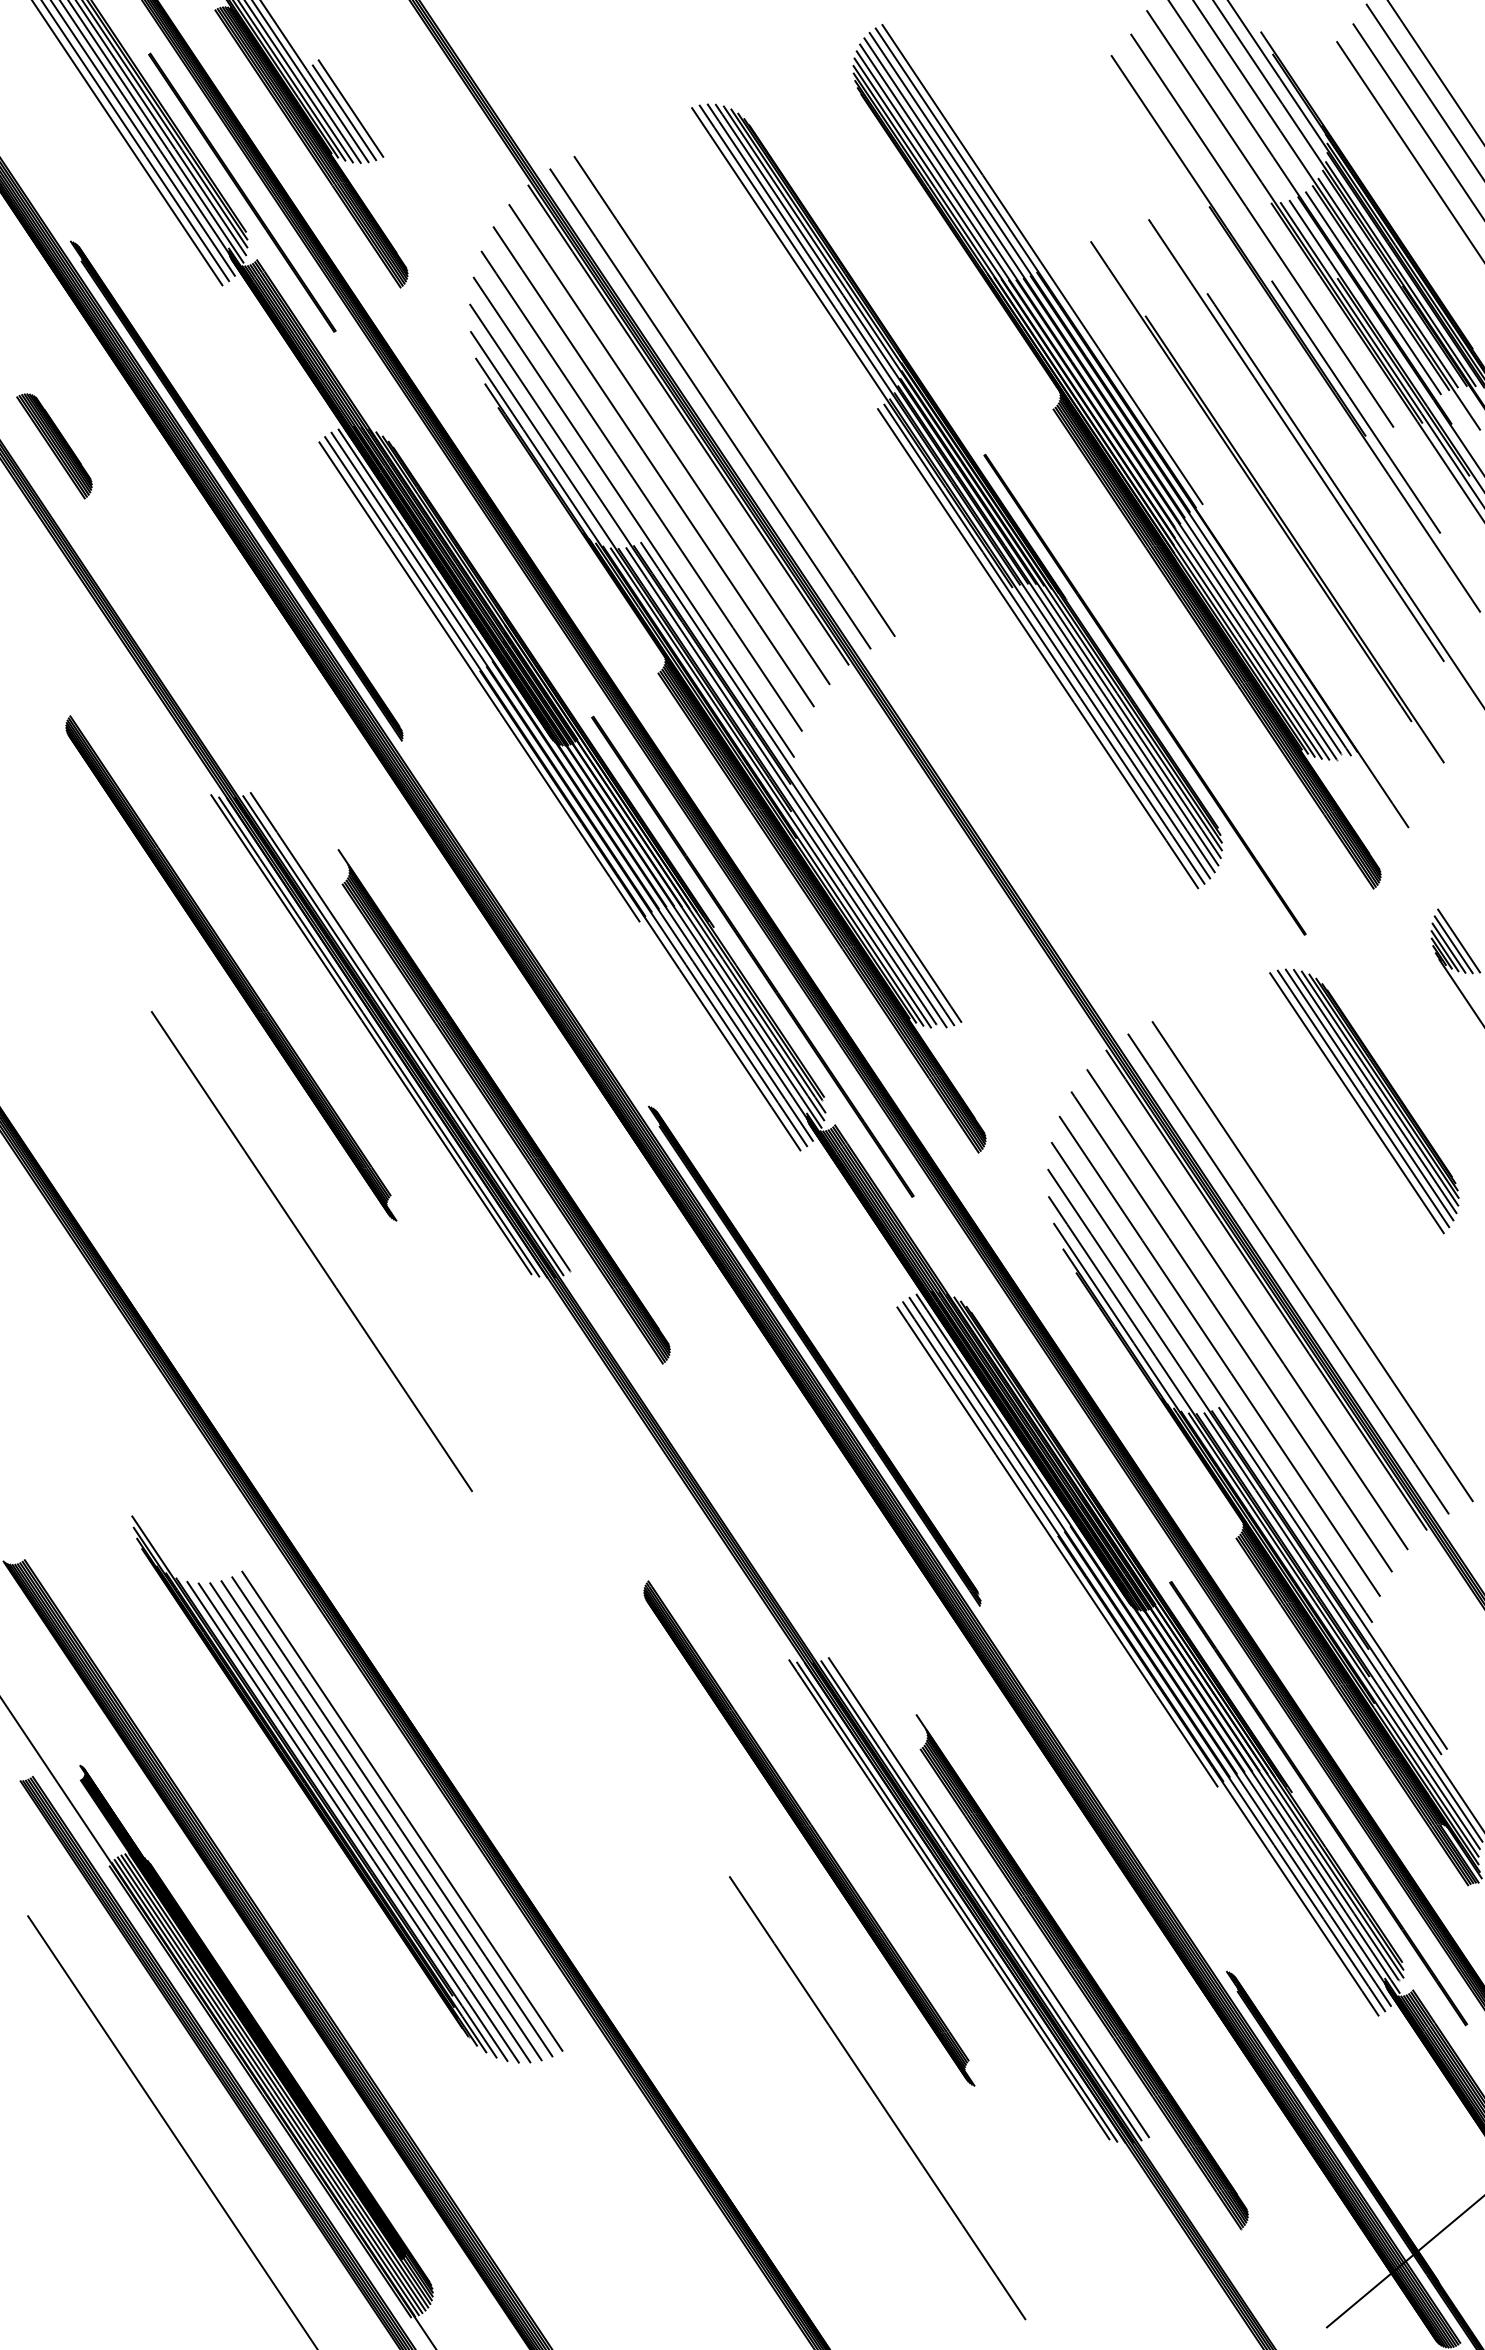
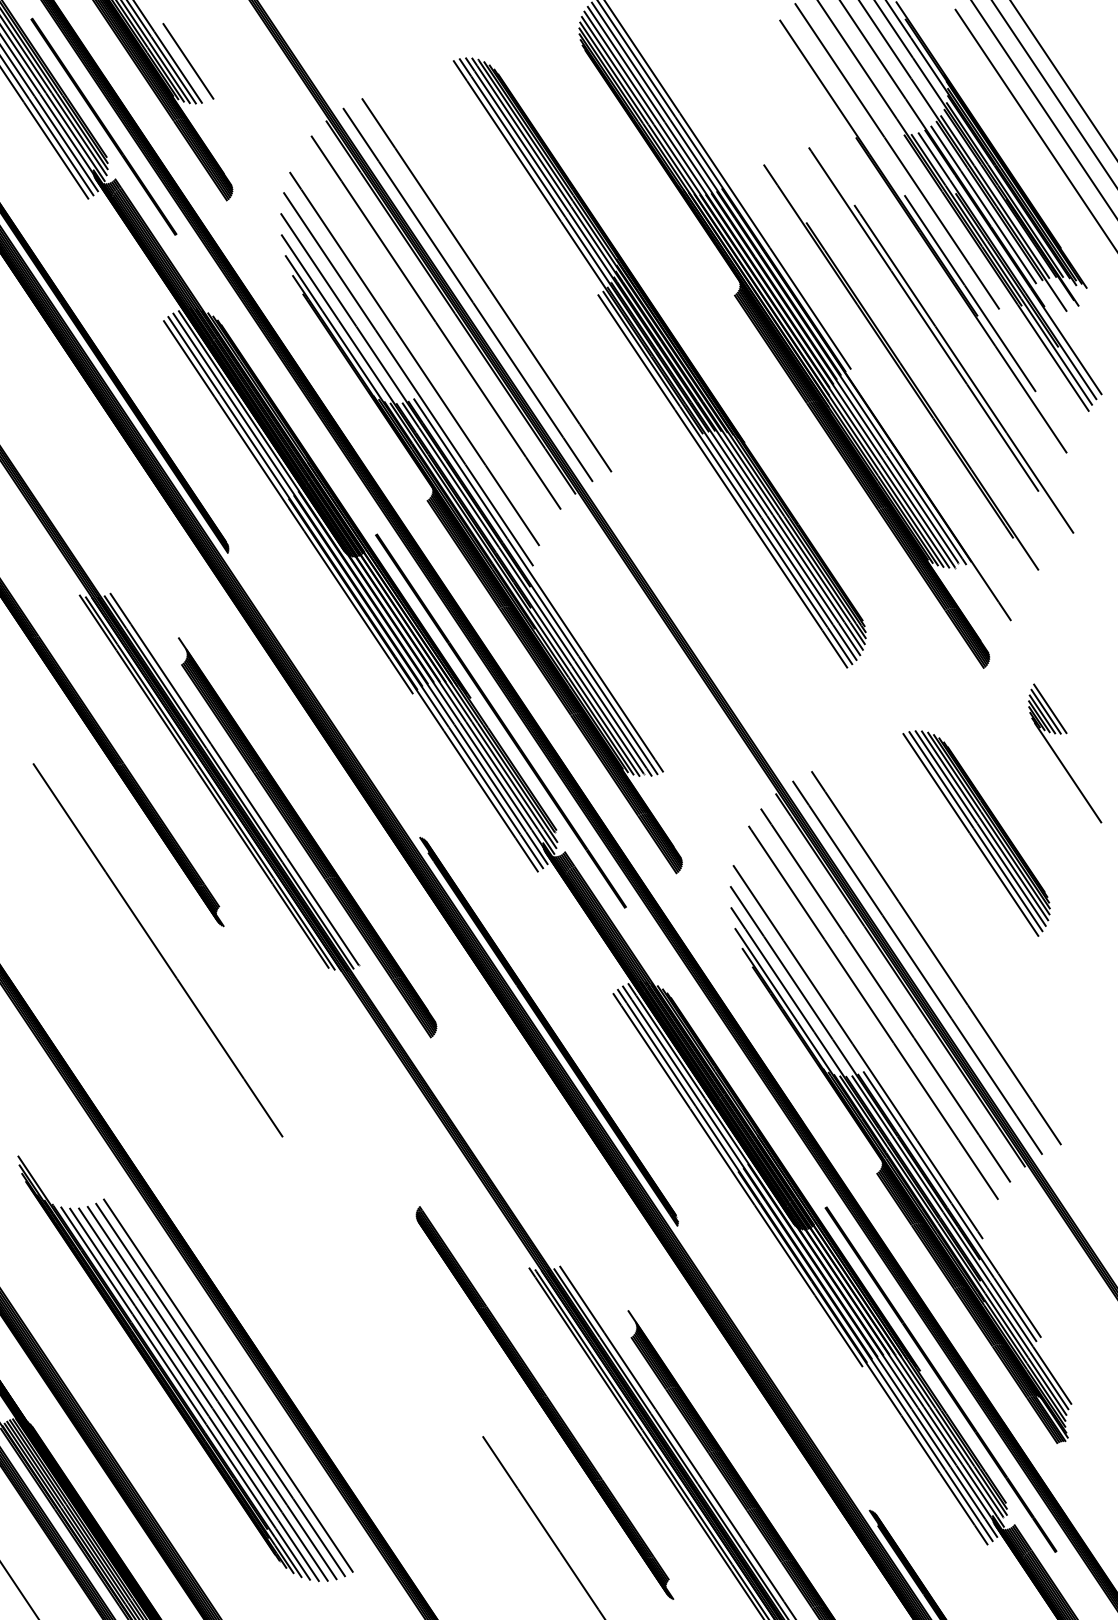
line: (344, 112) -> (183, 64), removed
line: (653, 466) -> (423, 339), removed
line: (1144, 694) -> (805, 517), removed
line: (1219, 1355) -> (863, 1031), removed

